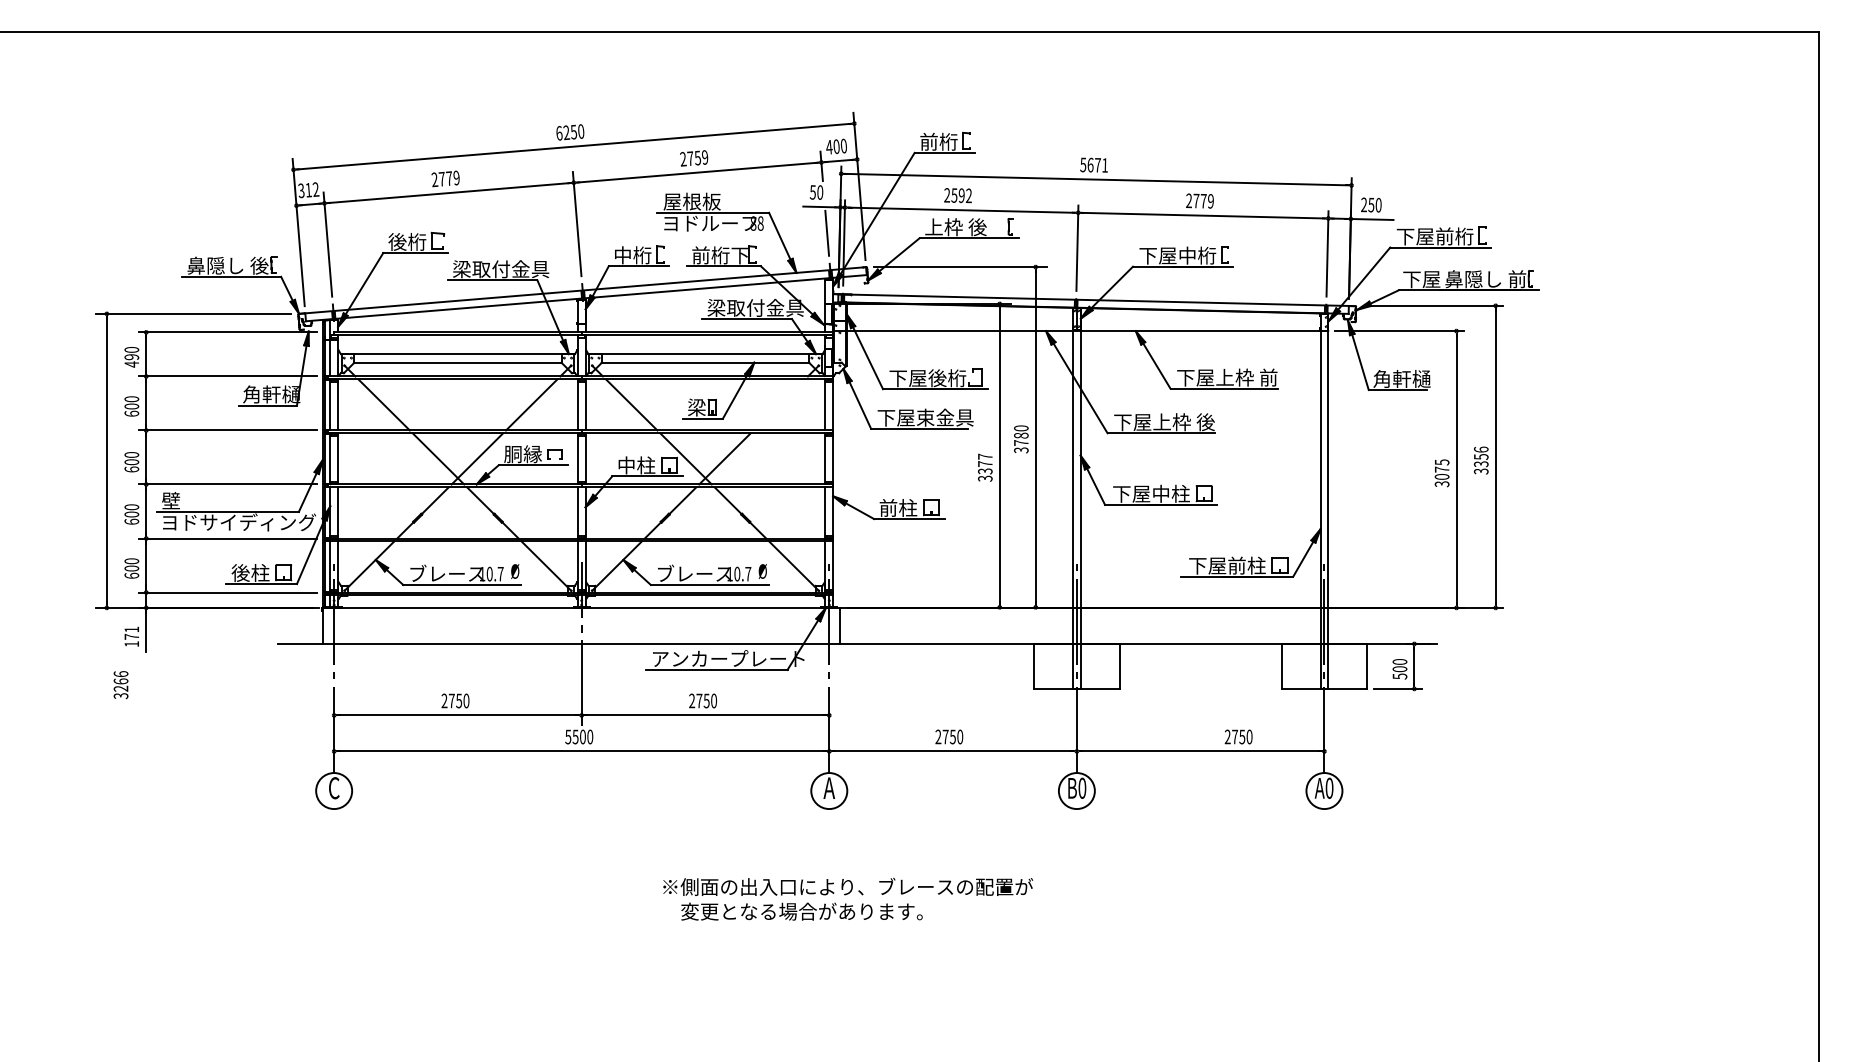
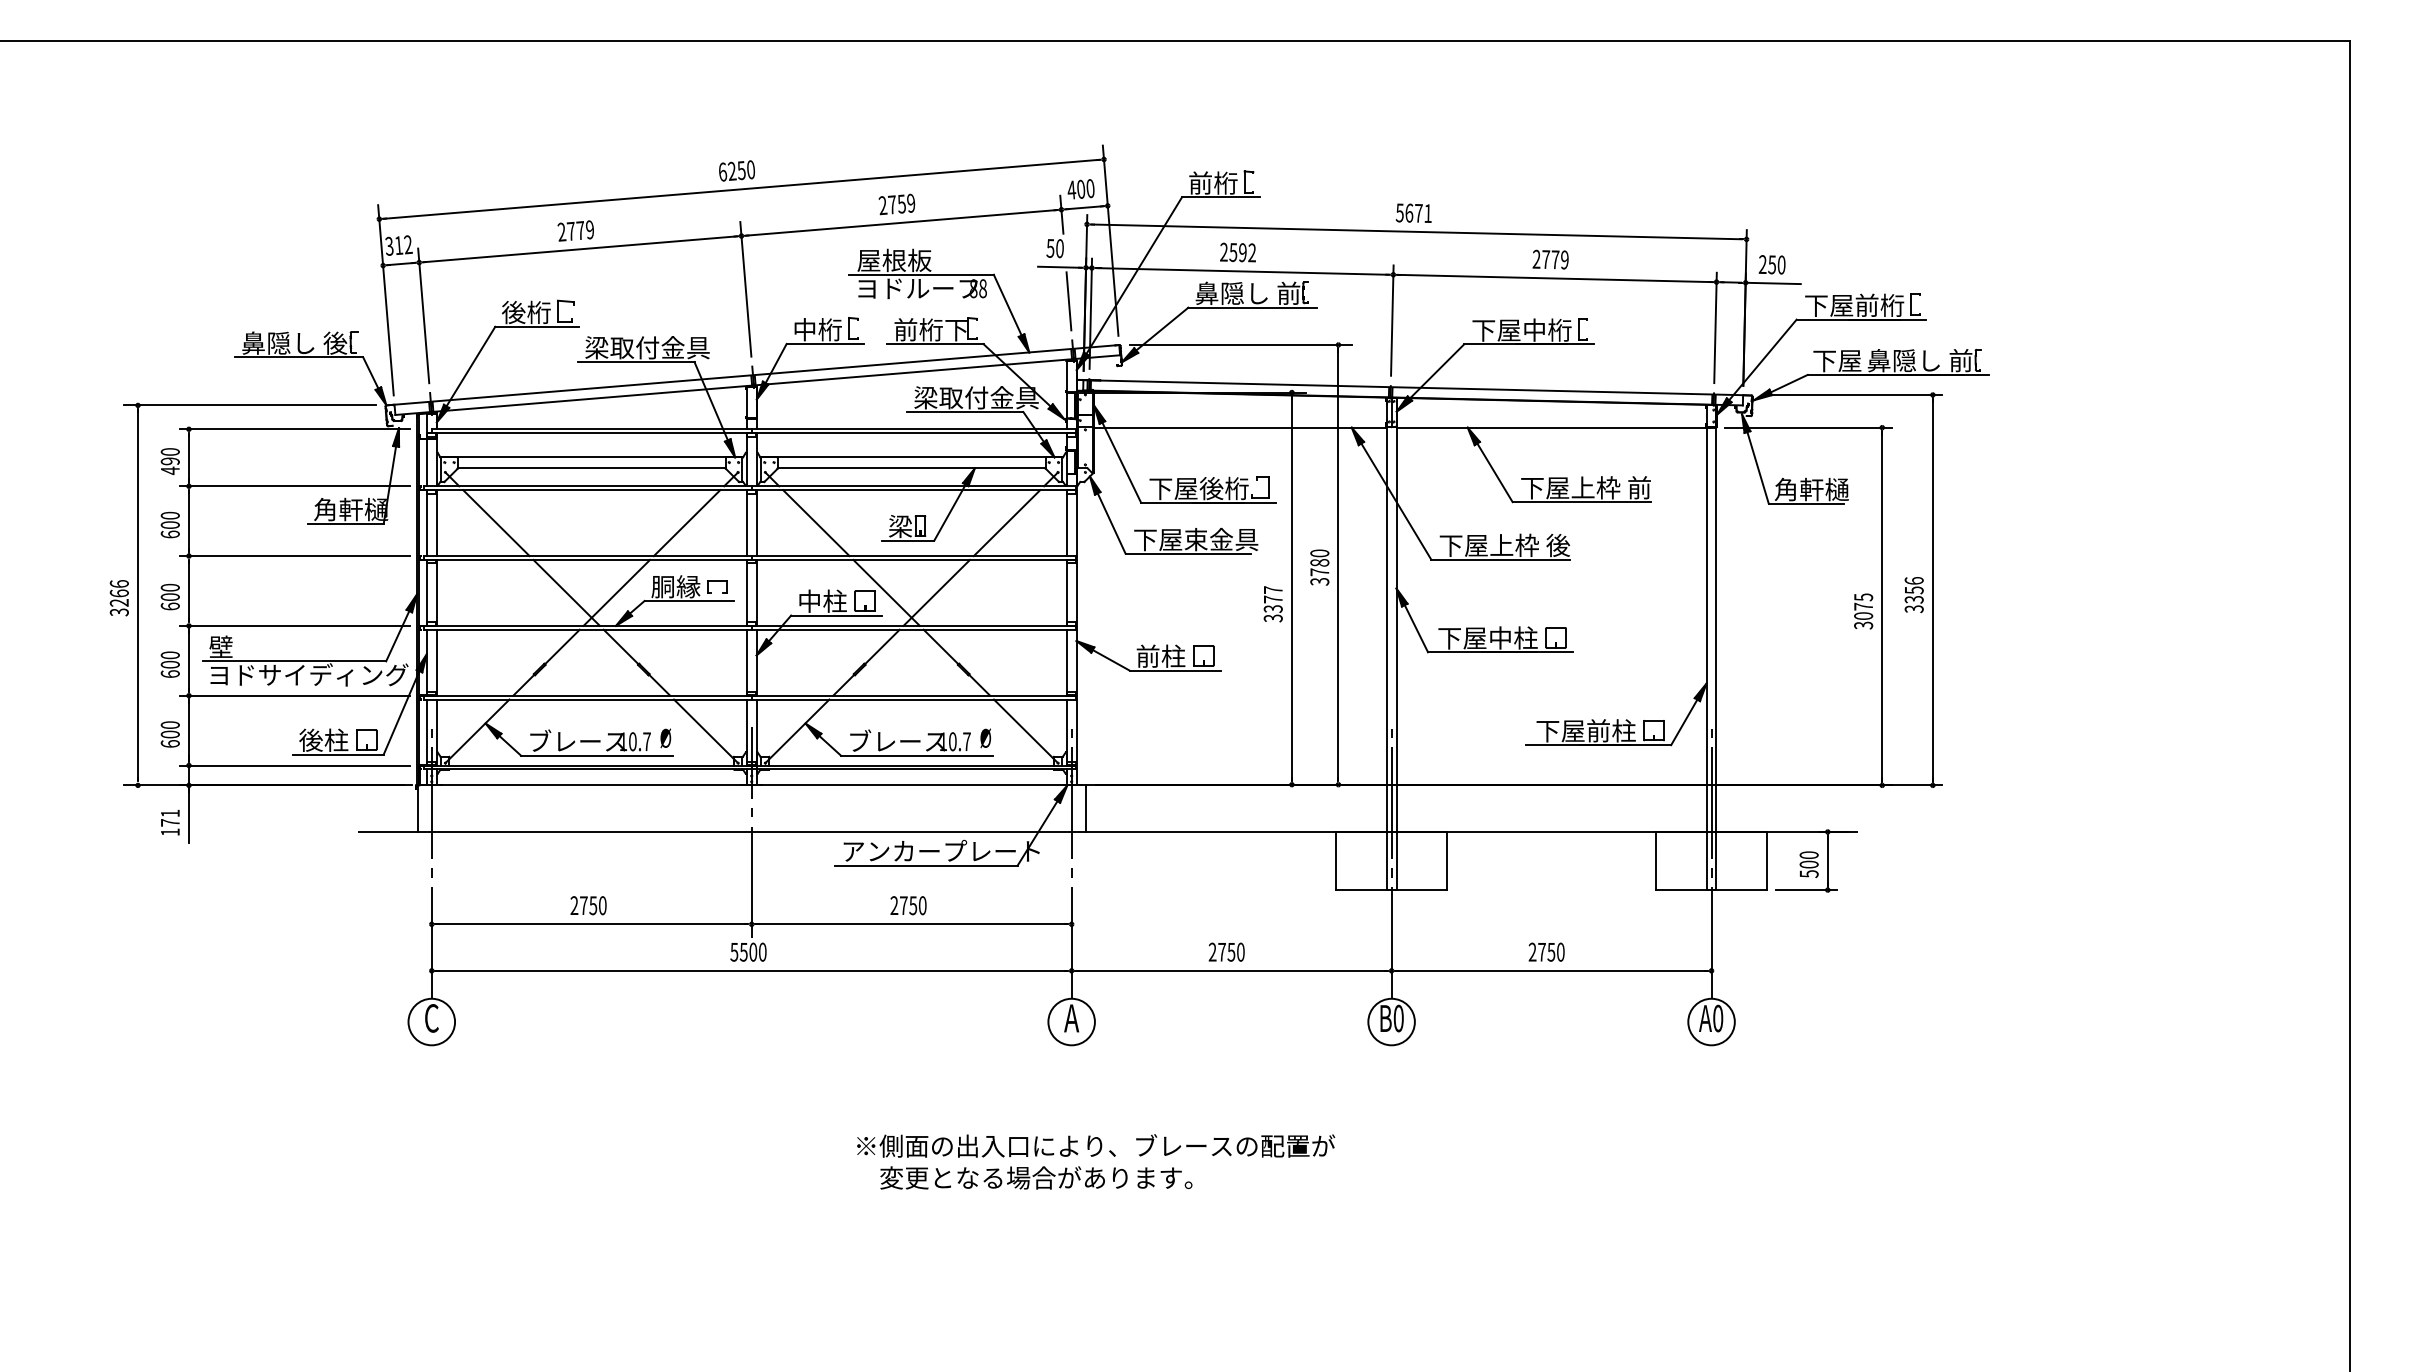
text: (965, 227) -> (1247, 293), 上枠 後 -> 鼻隠し 前
line: (778, 405) -> (1006, 523), added
text: (120, 685) -> (118, 598), moved
text: (1238, 736) -> (1546, 951), moved

